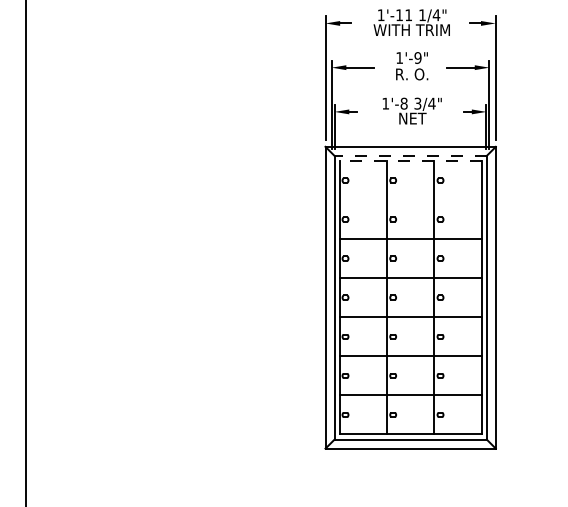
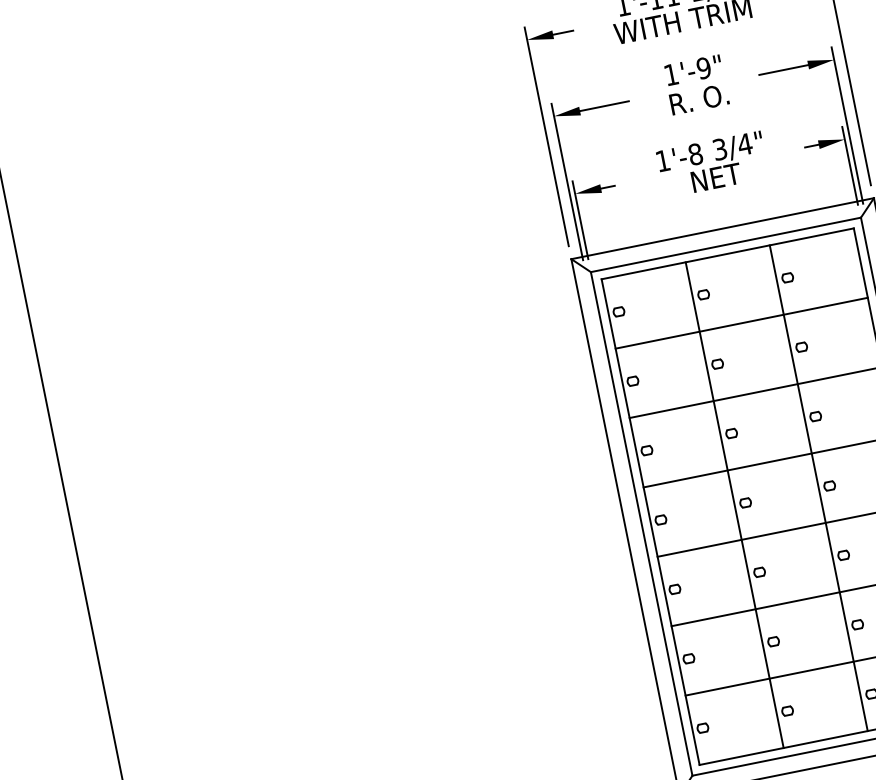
line: (410, 155) -> (725, 244), dashed -> solid
line: (410, 161) -> (727, 254), dashed -> solid
line: (410, 200) -> (741, 324), added

